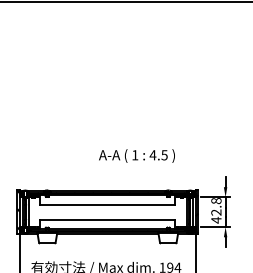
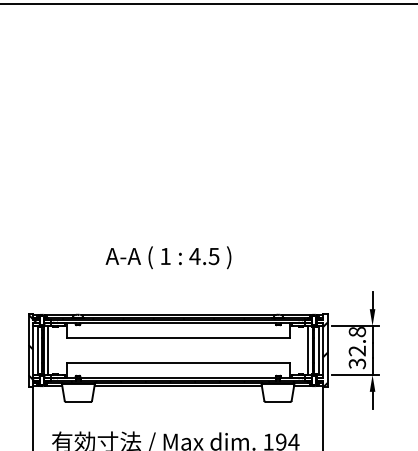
text: (136, 155) -> (167, 256), moved
text: (216, 219) -> (357, 362), 42.8 -> 32.8

